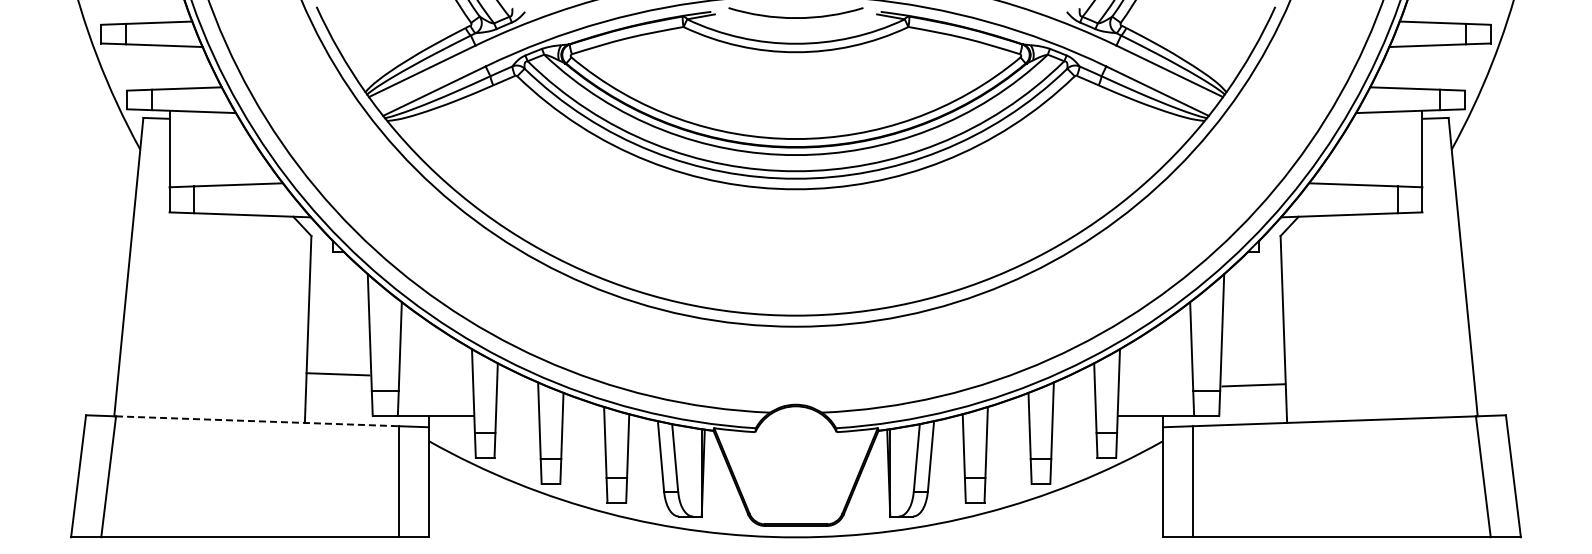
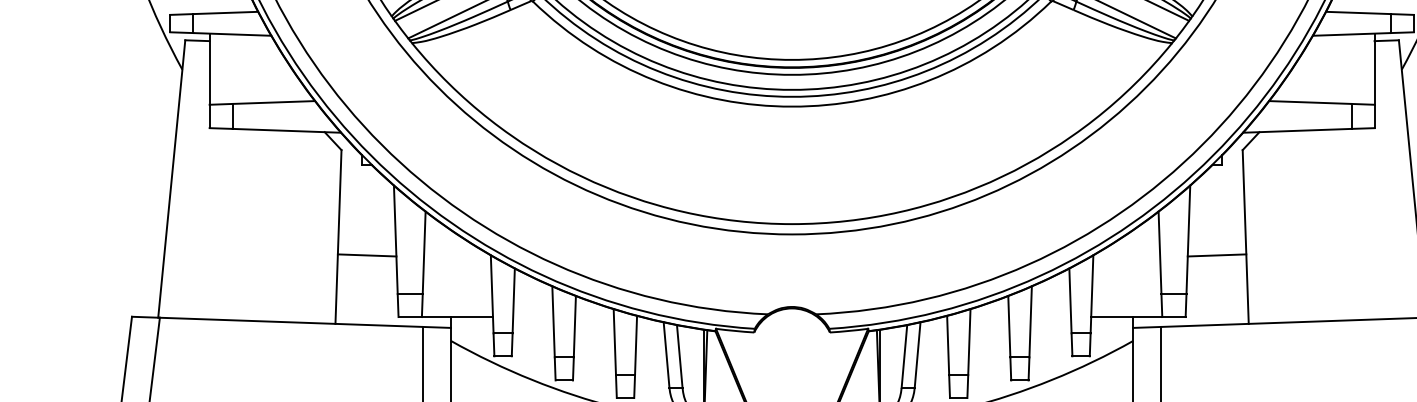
line: (337, 374) -> (366, 255), moved
line: (1253, 385) -> (1216, 255), moved
line: (257, 421) -> (291, 322), dashed -> solid

